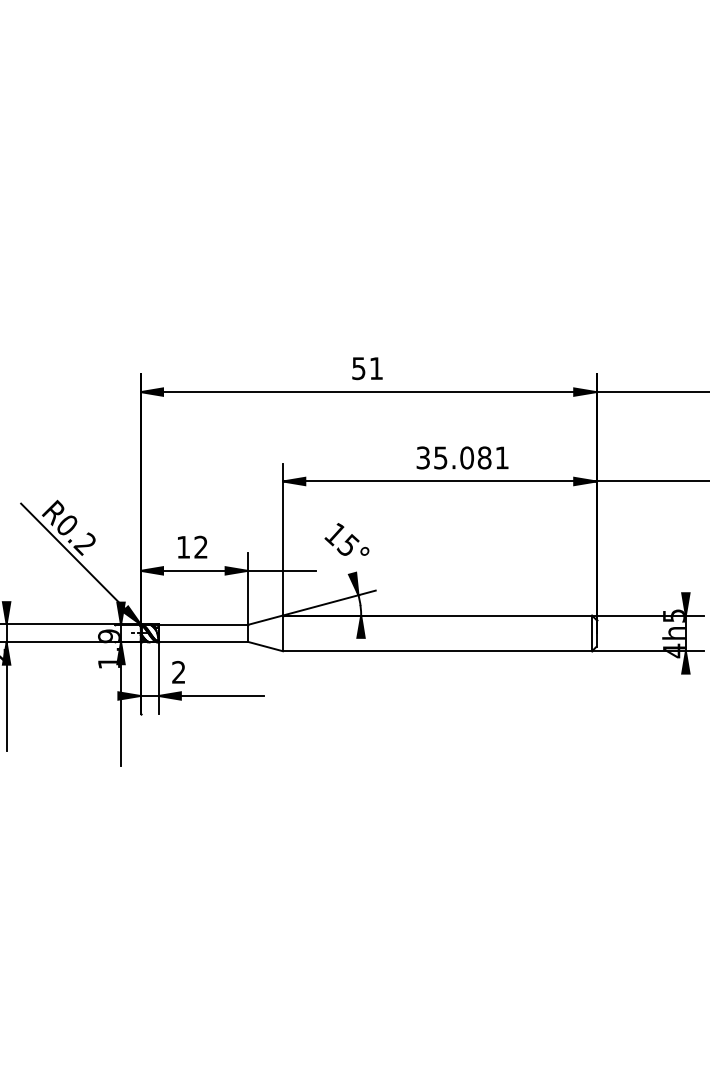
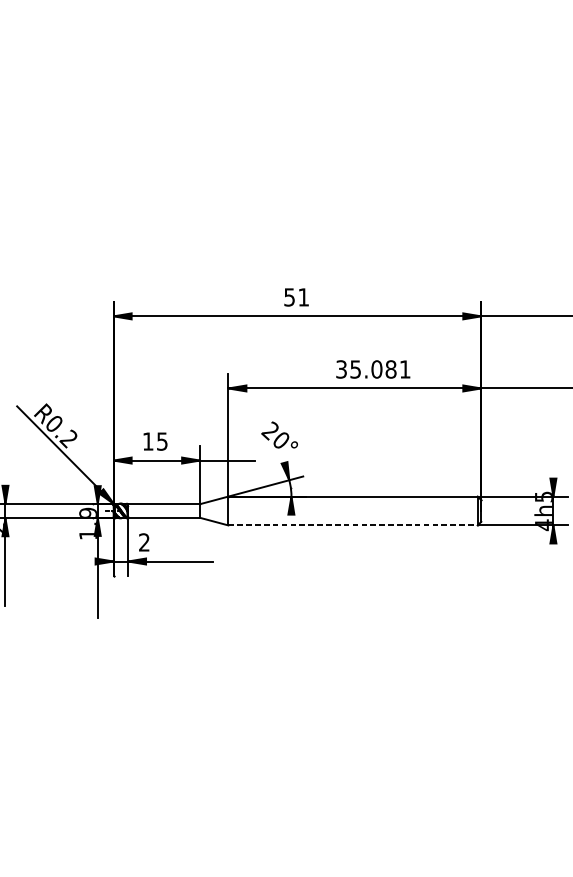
text: (341, 538) -> (275, 434), 15° -> 20°
text: (200, 546) -> (161, 440), 12 -> 15
line: (437, 651) -> (353, 525), solid -> dashed

